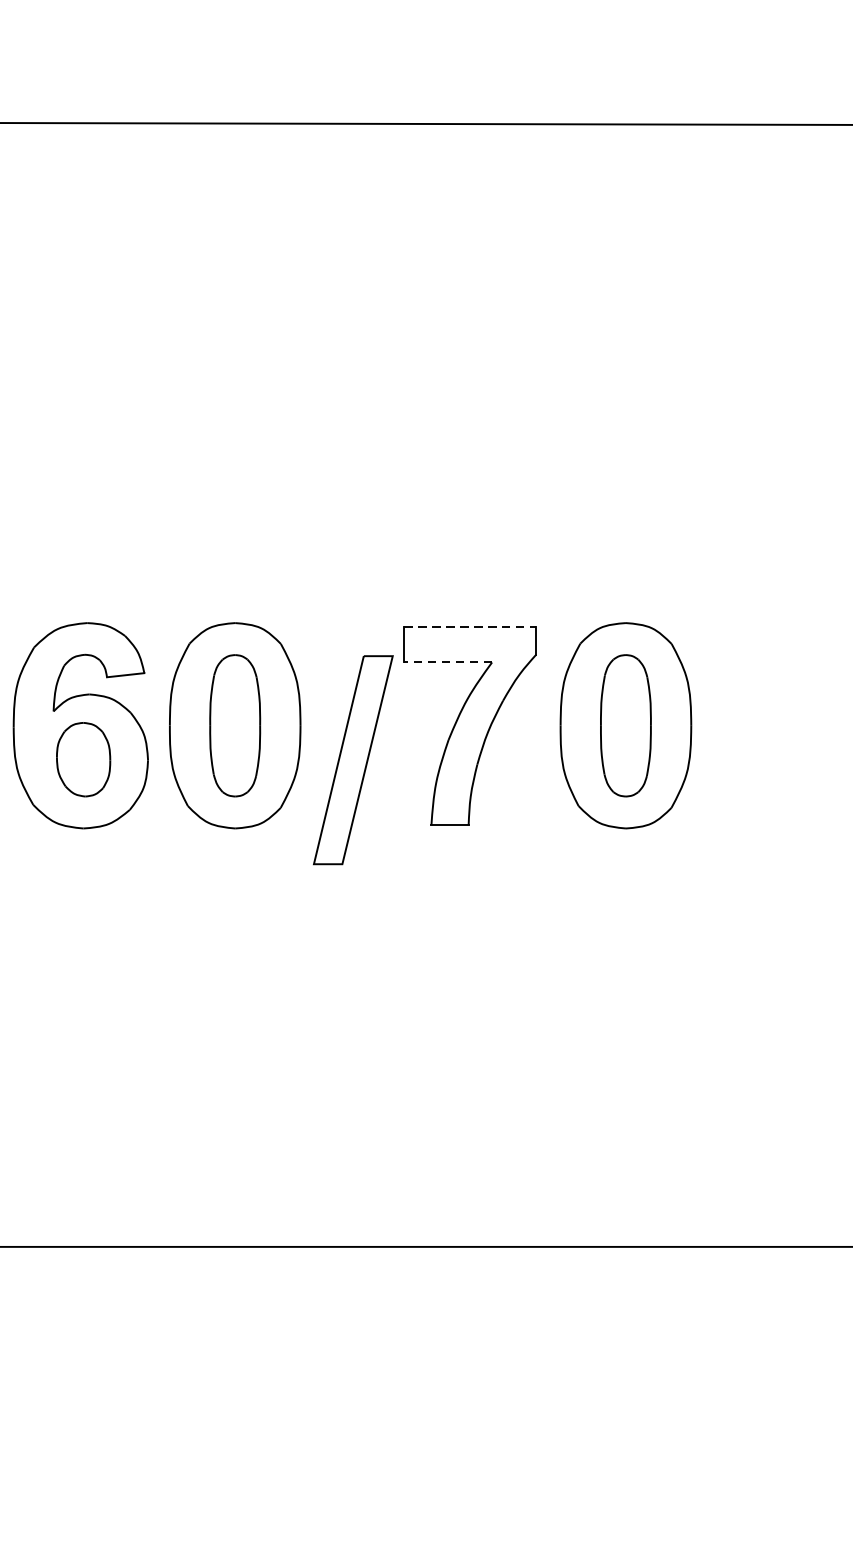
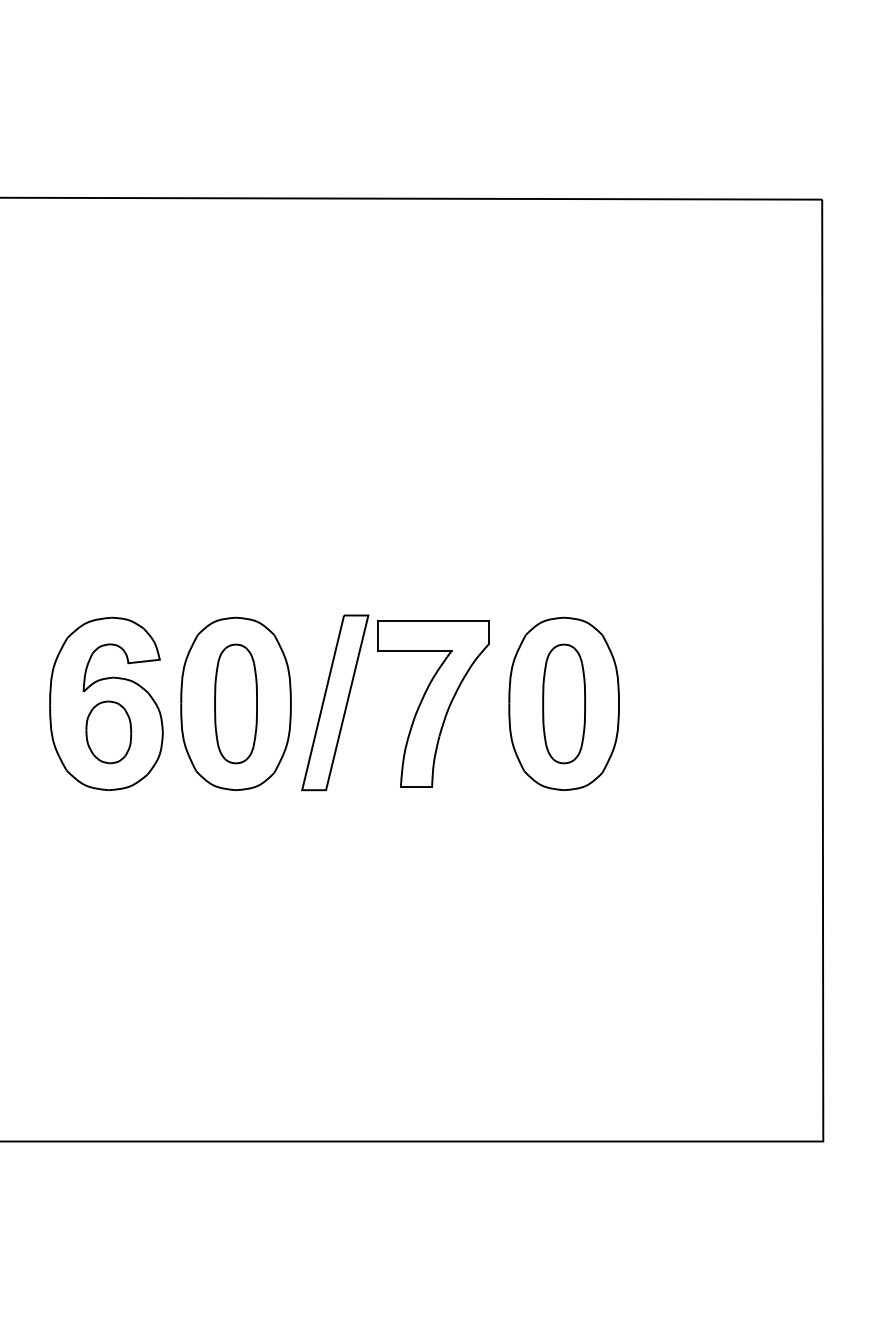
line: (471, 626) -> (434, 620), dashed -> solid
line: (447, 662) -> (414, 650), dashed -> solid
part: (353, 759) -> (335, 702), moved

